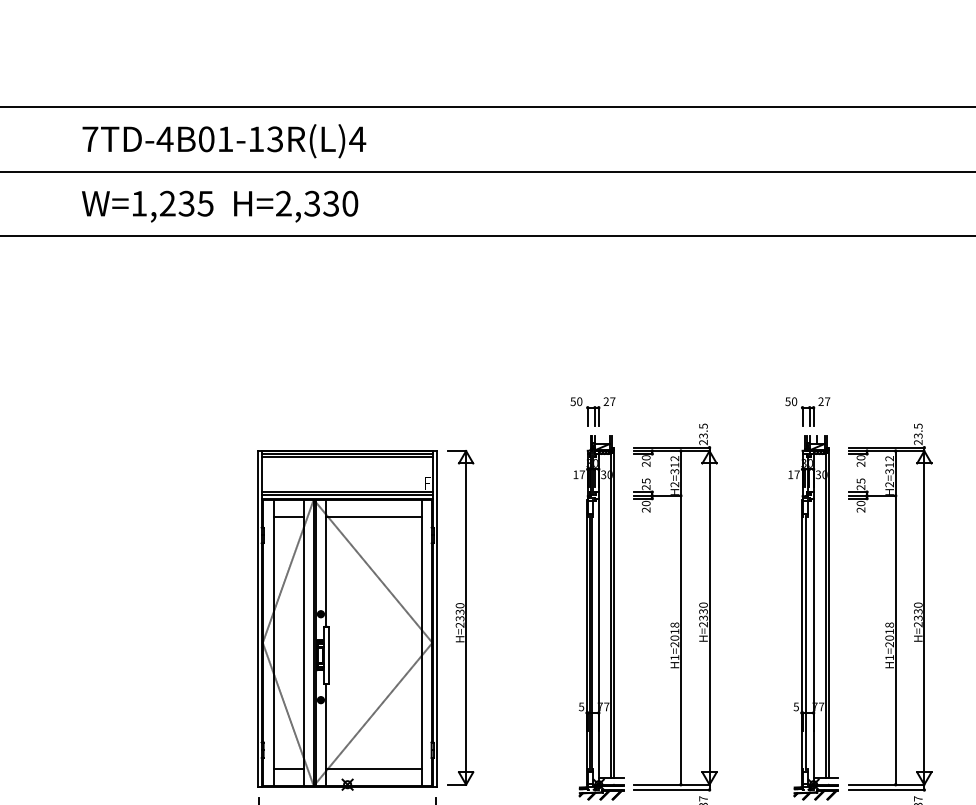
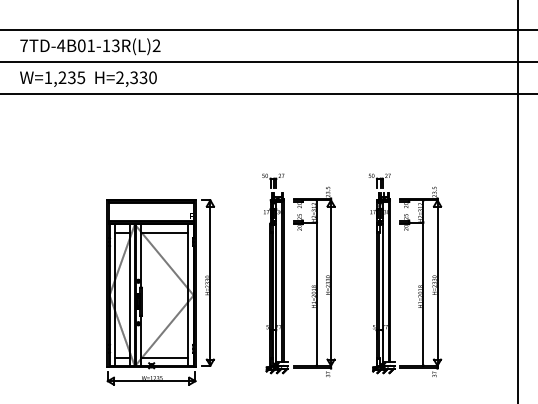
text: (357, 138) -> (156, 45), 7TD-4B01-13R(L)4 -> 7TD-4B01-13R(L)2

